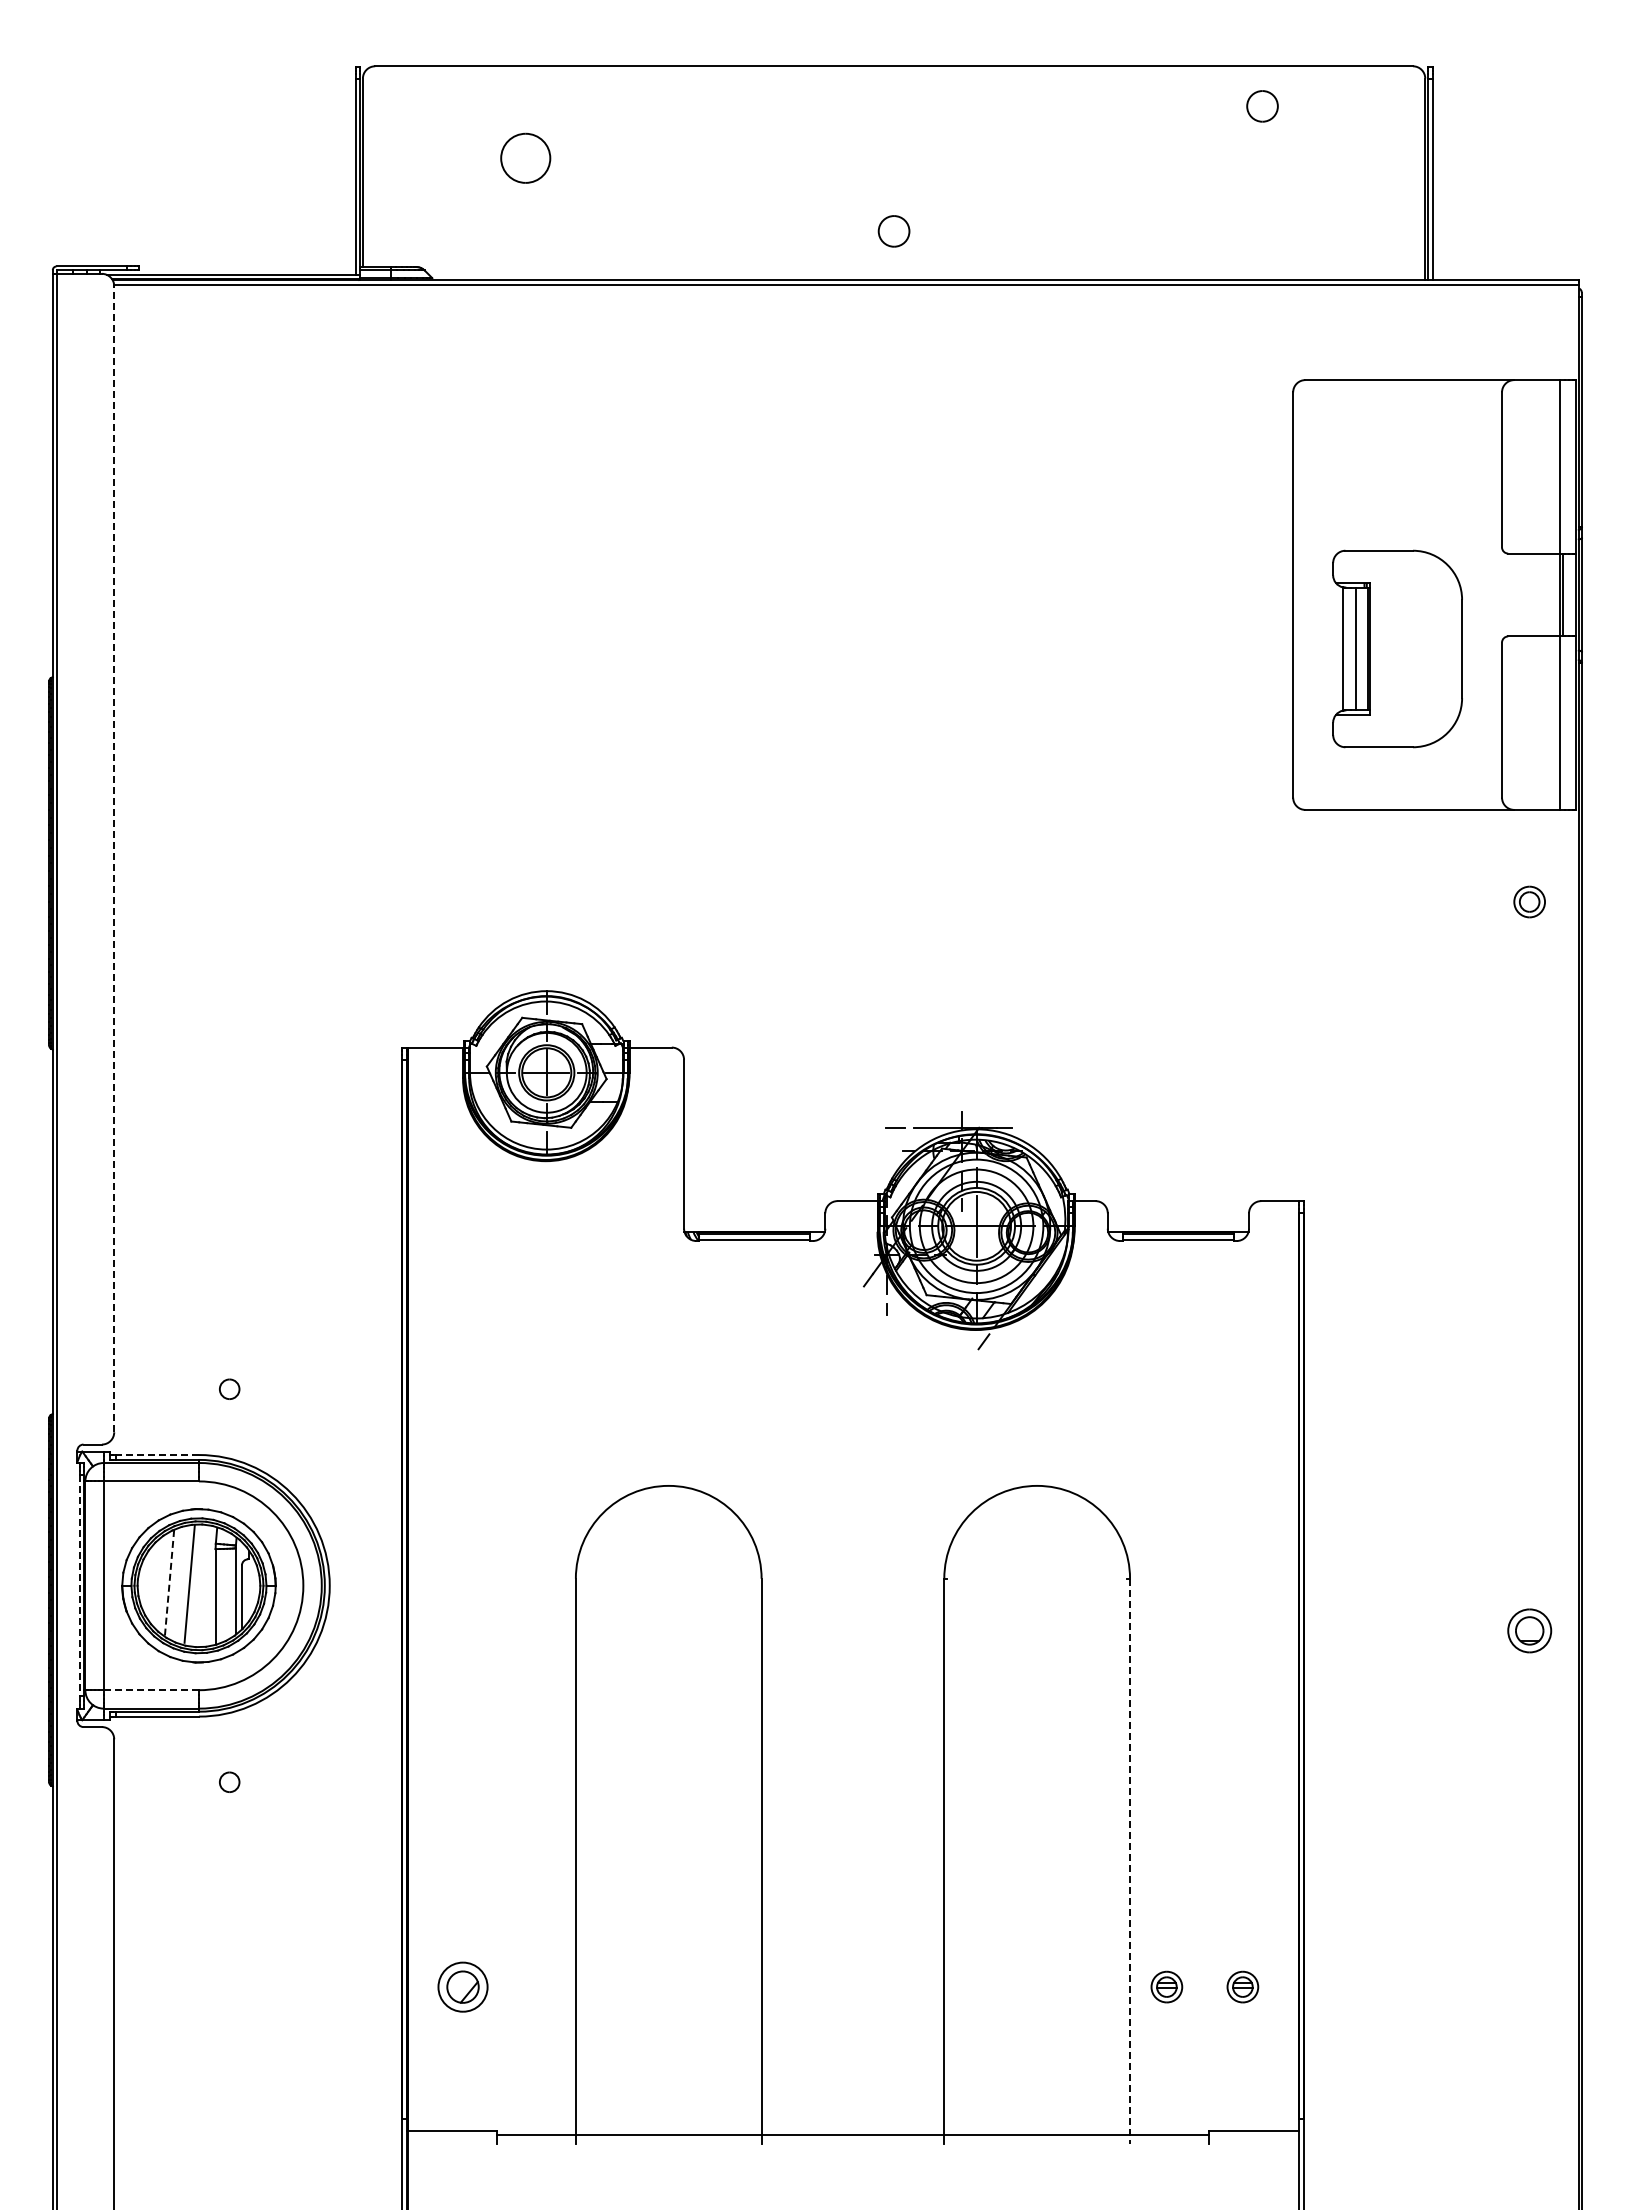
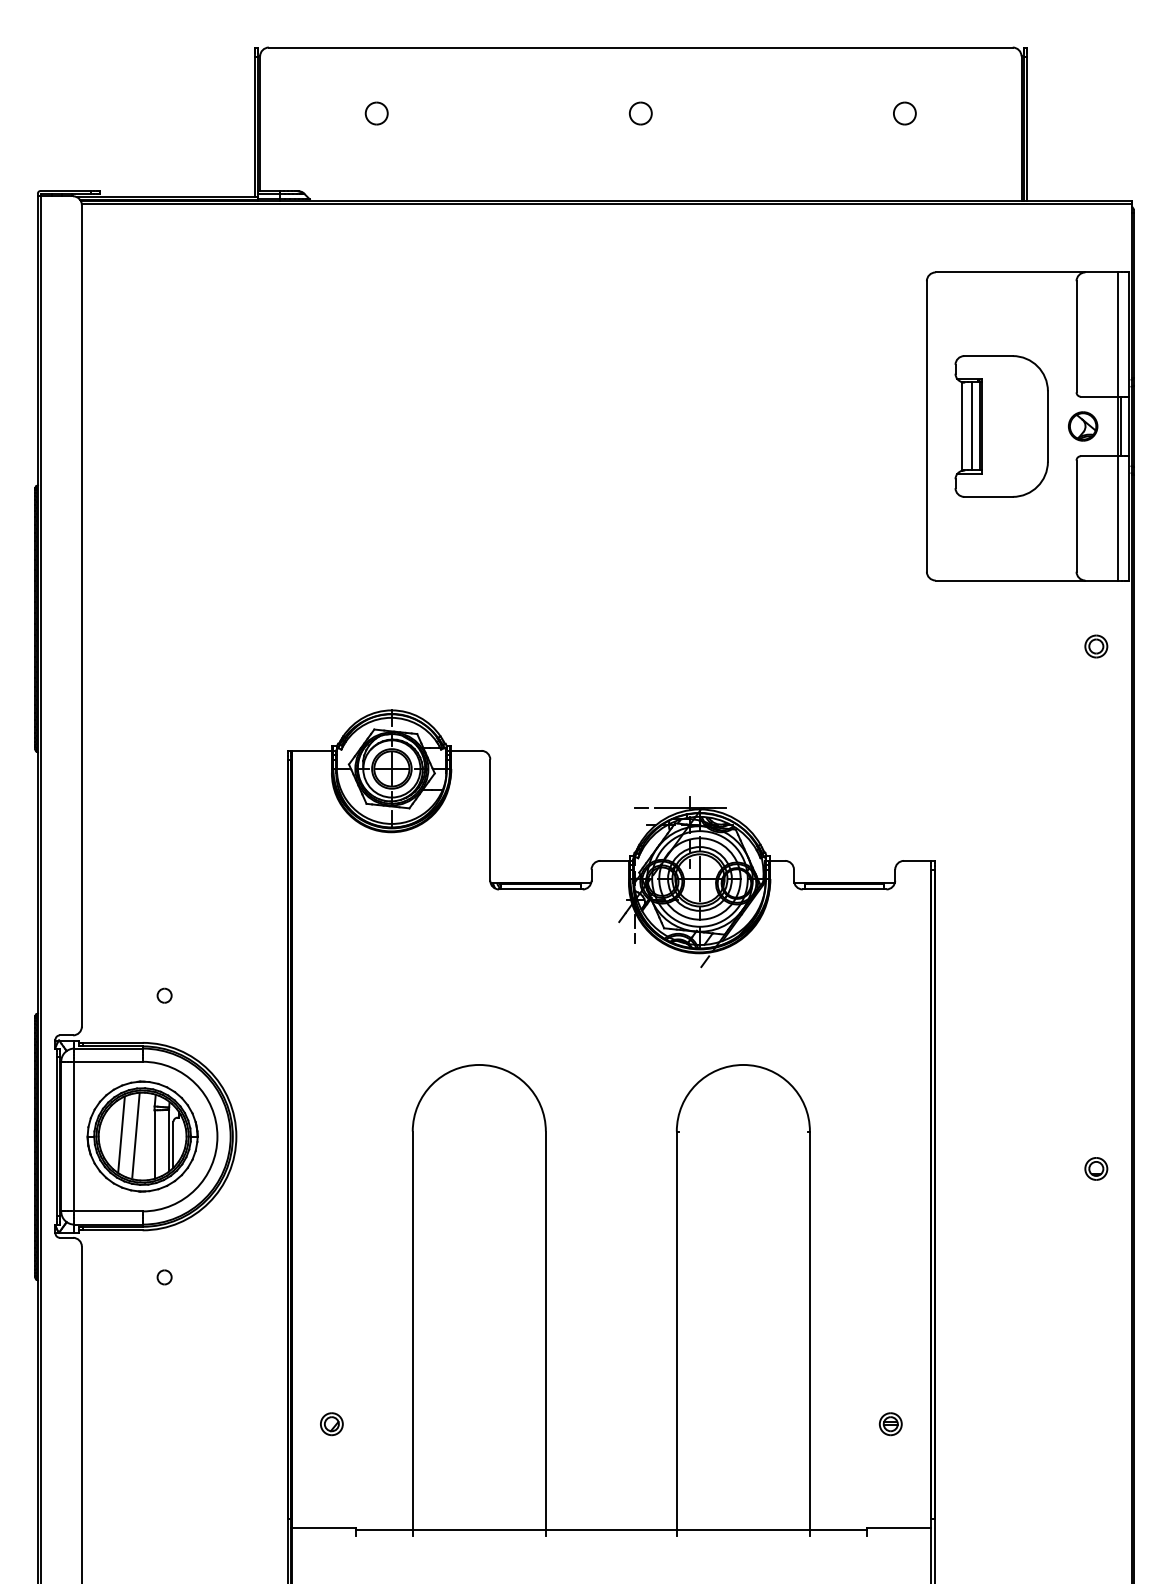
part: (1262, 106) -> (904, 113), moved
part: (525, 158) -> (376, 113), size x0.62
part: (893, 231) -> (640, 113), moved
part: (1511, 594) -> (1083, 426), added
part: (1397, 648) -> (1001, 426), moved
line: (114, 858) -> (82, 615), dashed -> solid
line: (157, 1455) -> (112, 1043), dashed -> solid
line: (169, 1583) -> (121, 1134), dashed -> solid
line: (79, 1585) -> (57, 1136), dashed -> solid
part: (1529, 1630) -> (1096, 1168), size x0.71
line: (151, 1690) -> (108, 1211), dashed -> solid
line: (1130, 1861) -> (810, 1334), dashed -> solid
part: (462, 1986) -> (331, 1423), size x0.62
part: (1166, 1986) -> (836, 1423), removed

